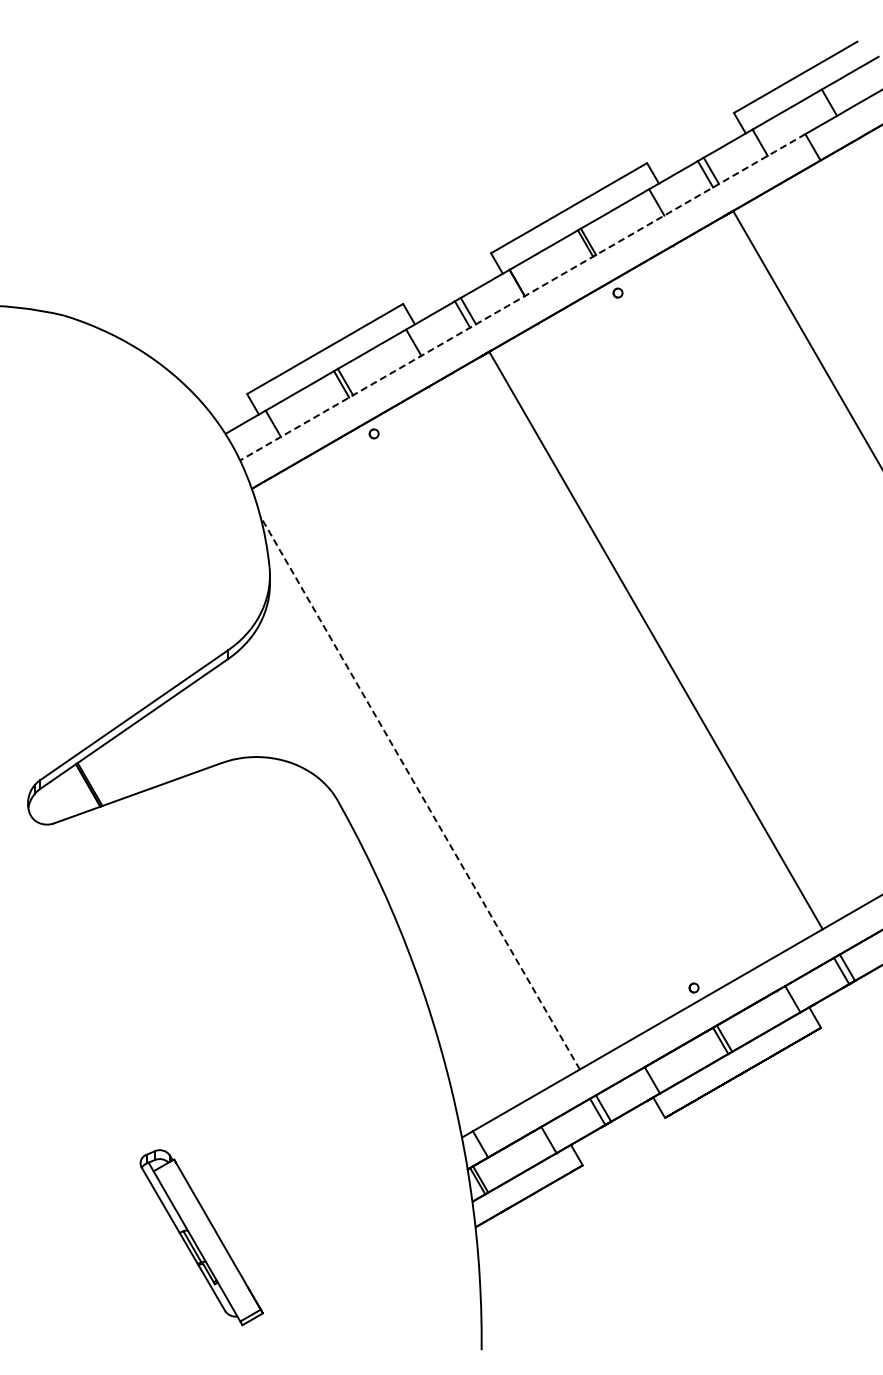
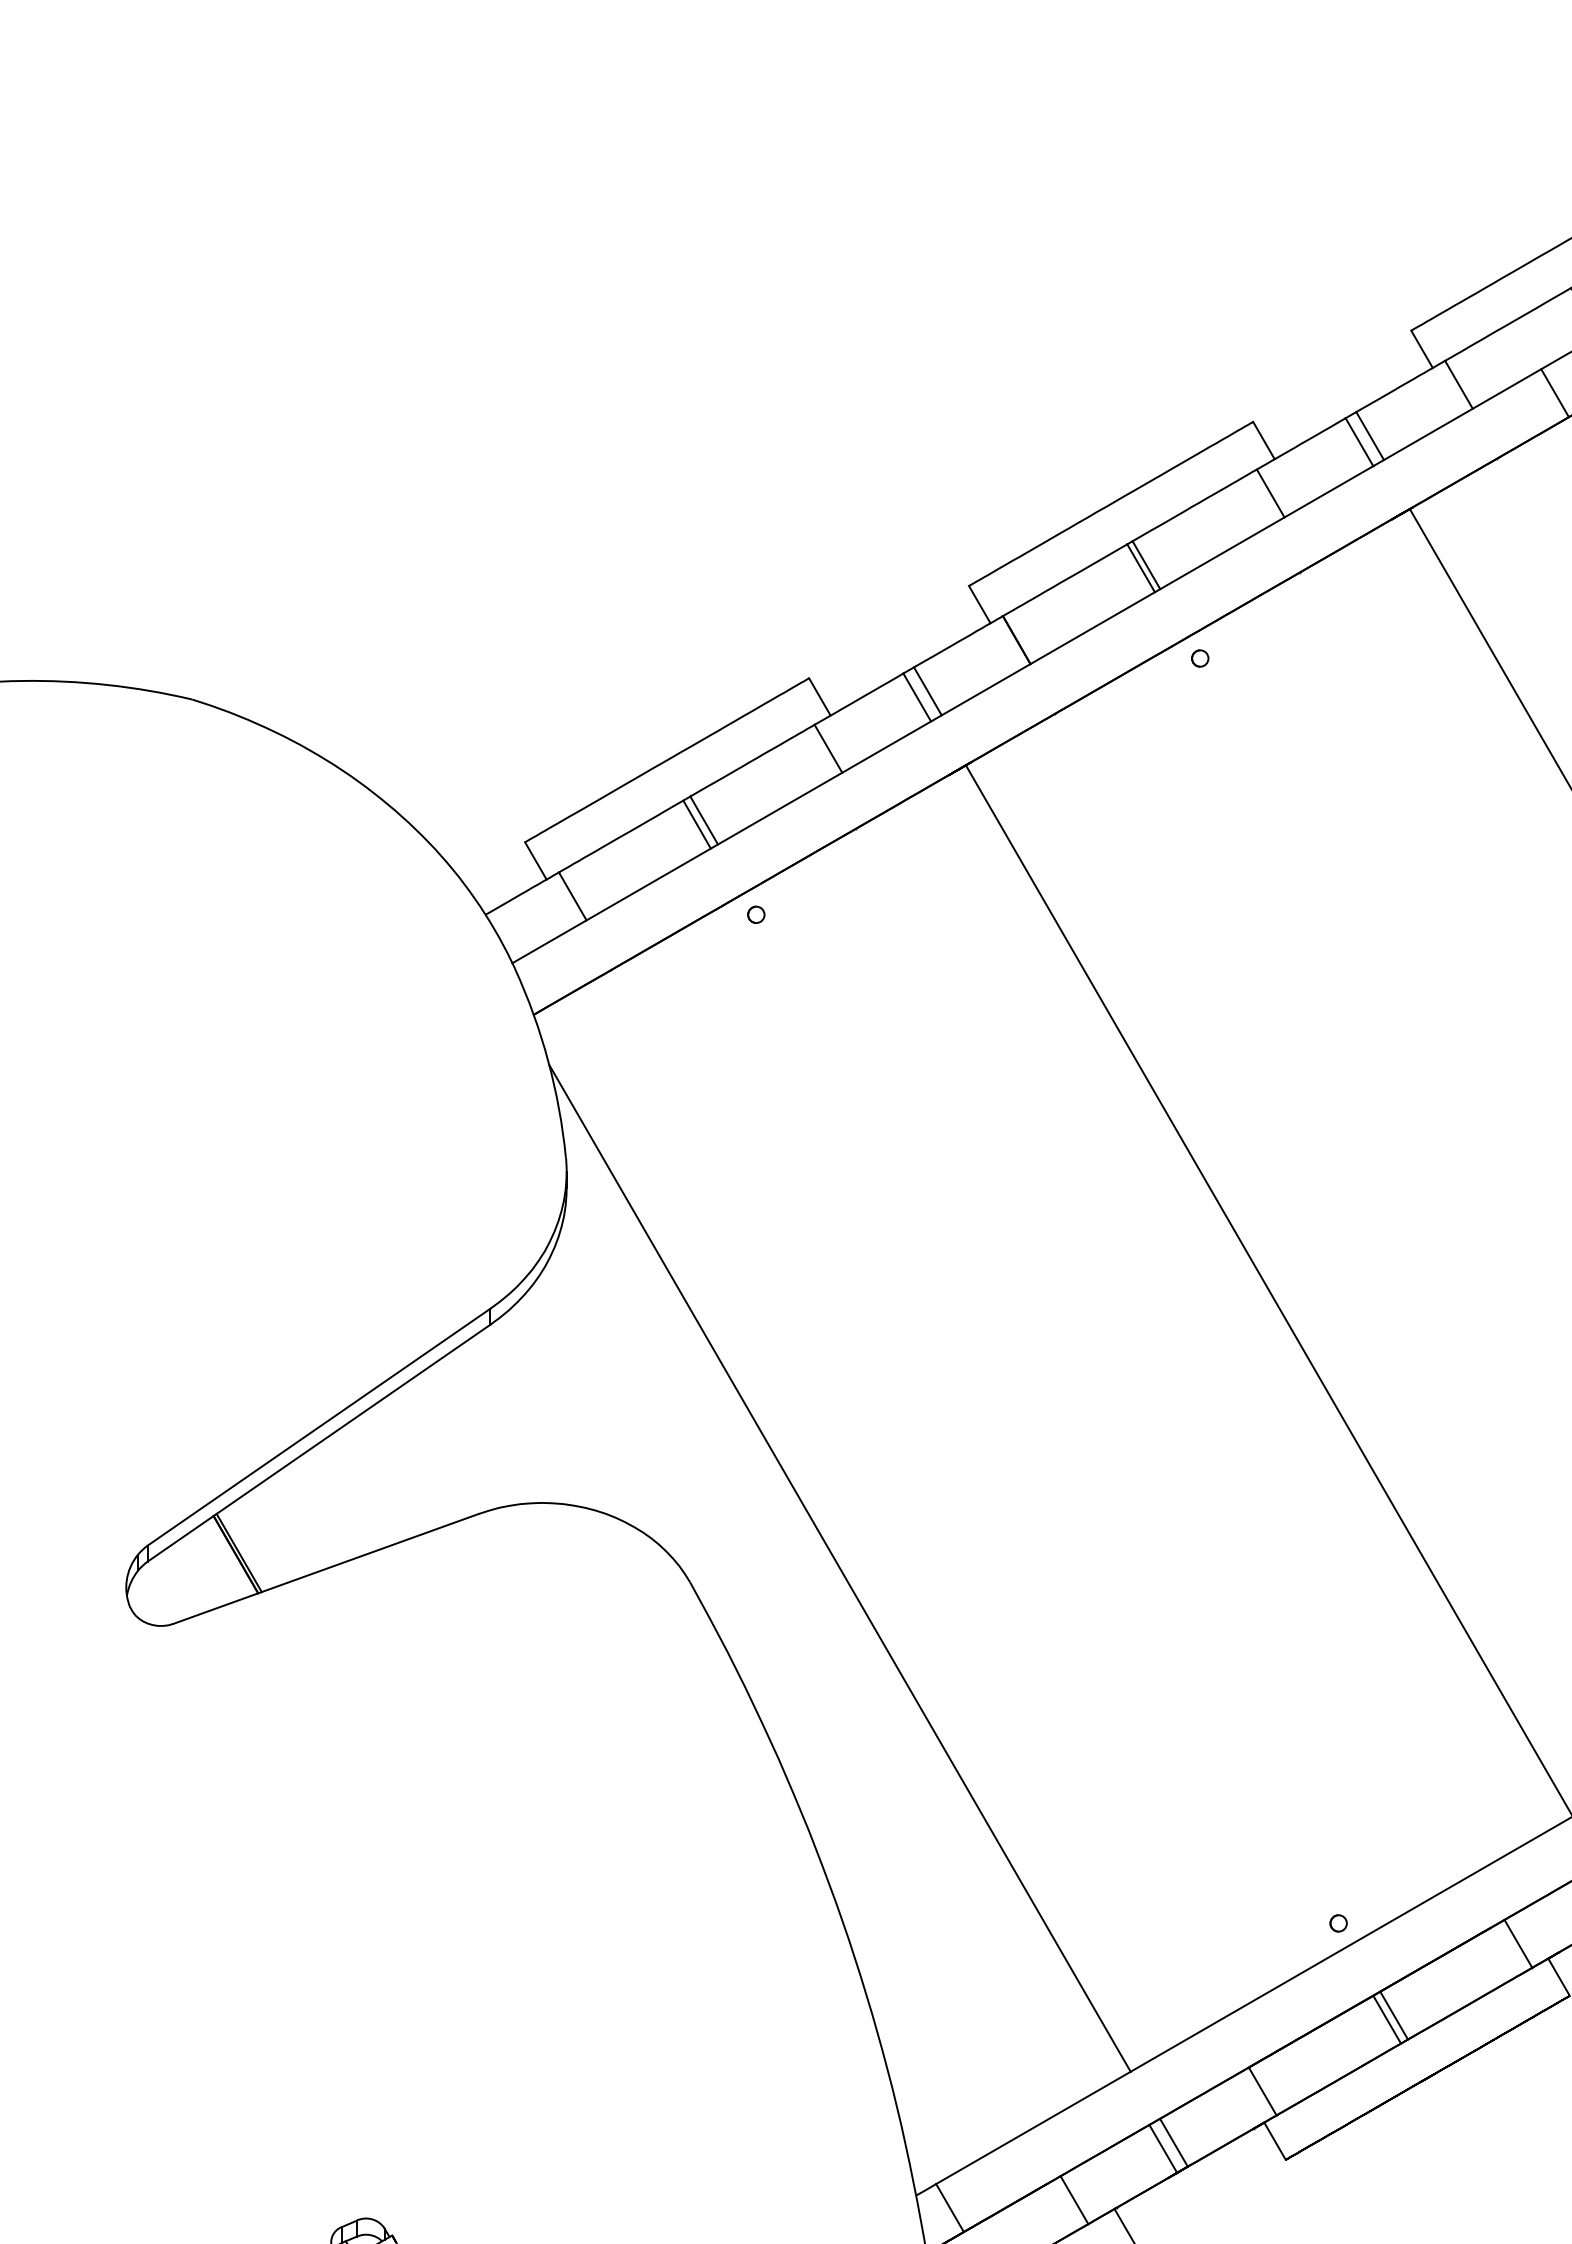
line: (522, 297) -> (1026, 666), dashed -> solid
line: (419, 792) -> (838, 1567), dashed -> solid

